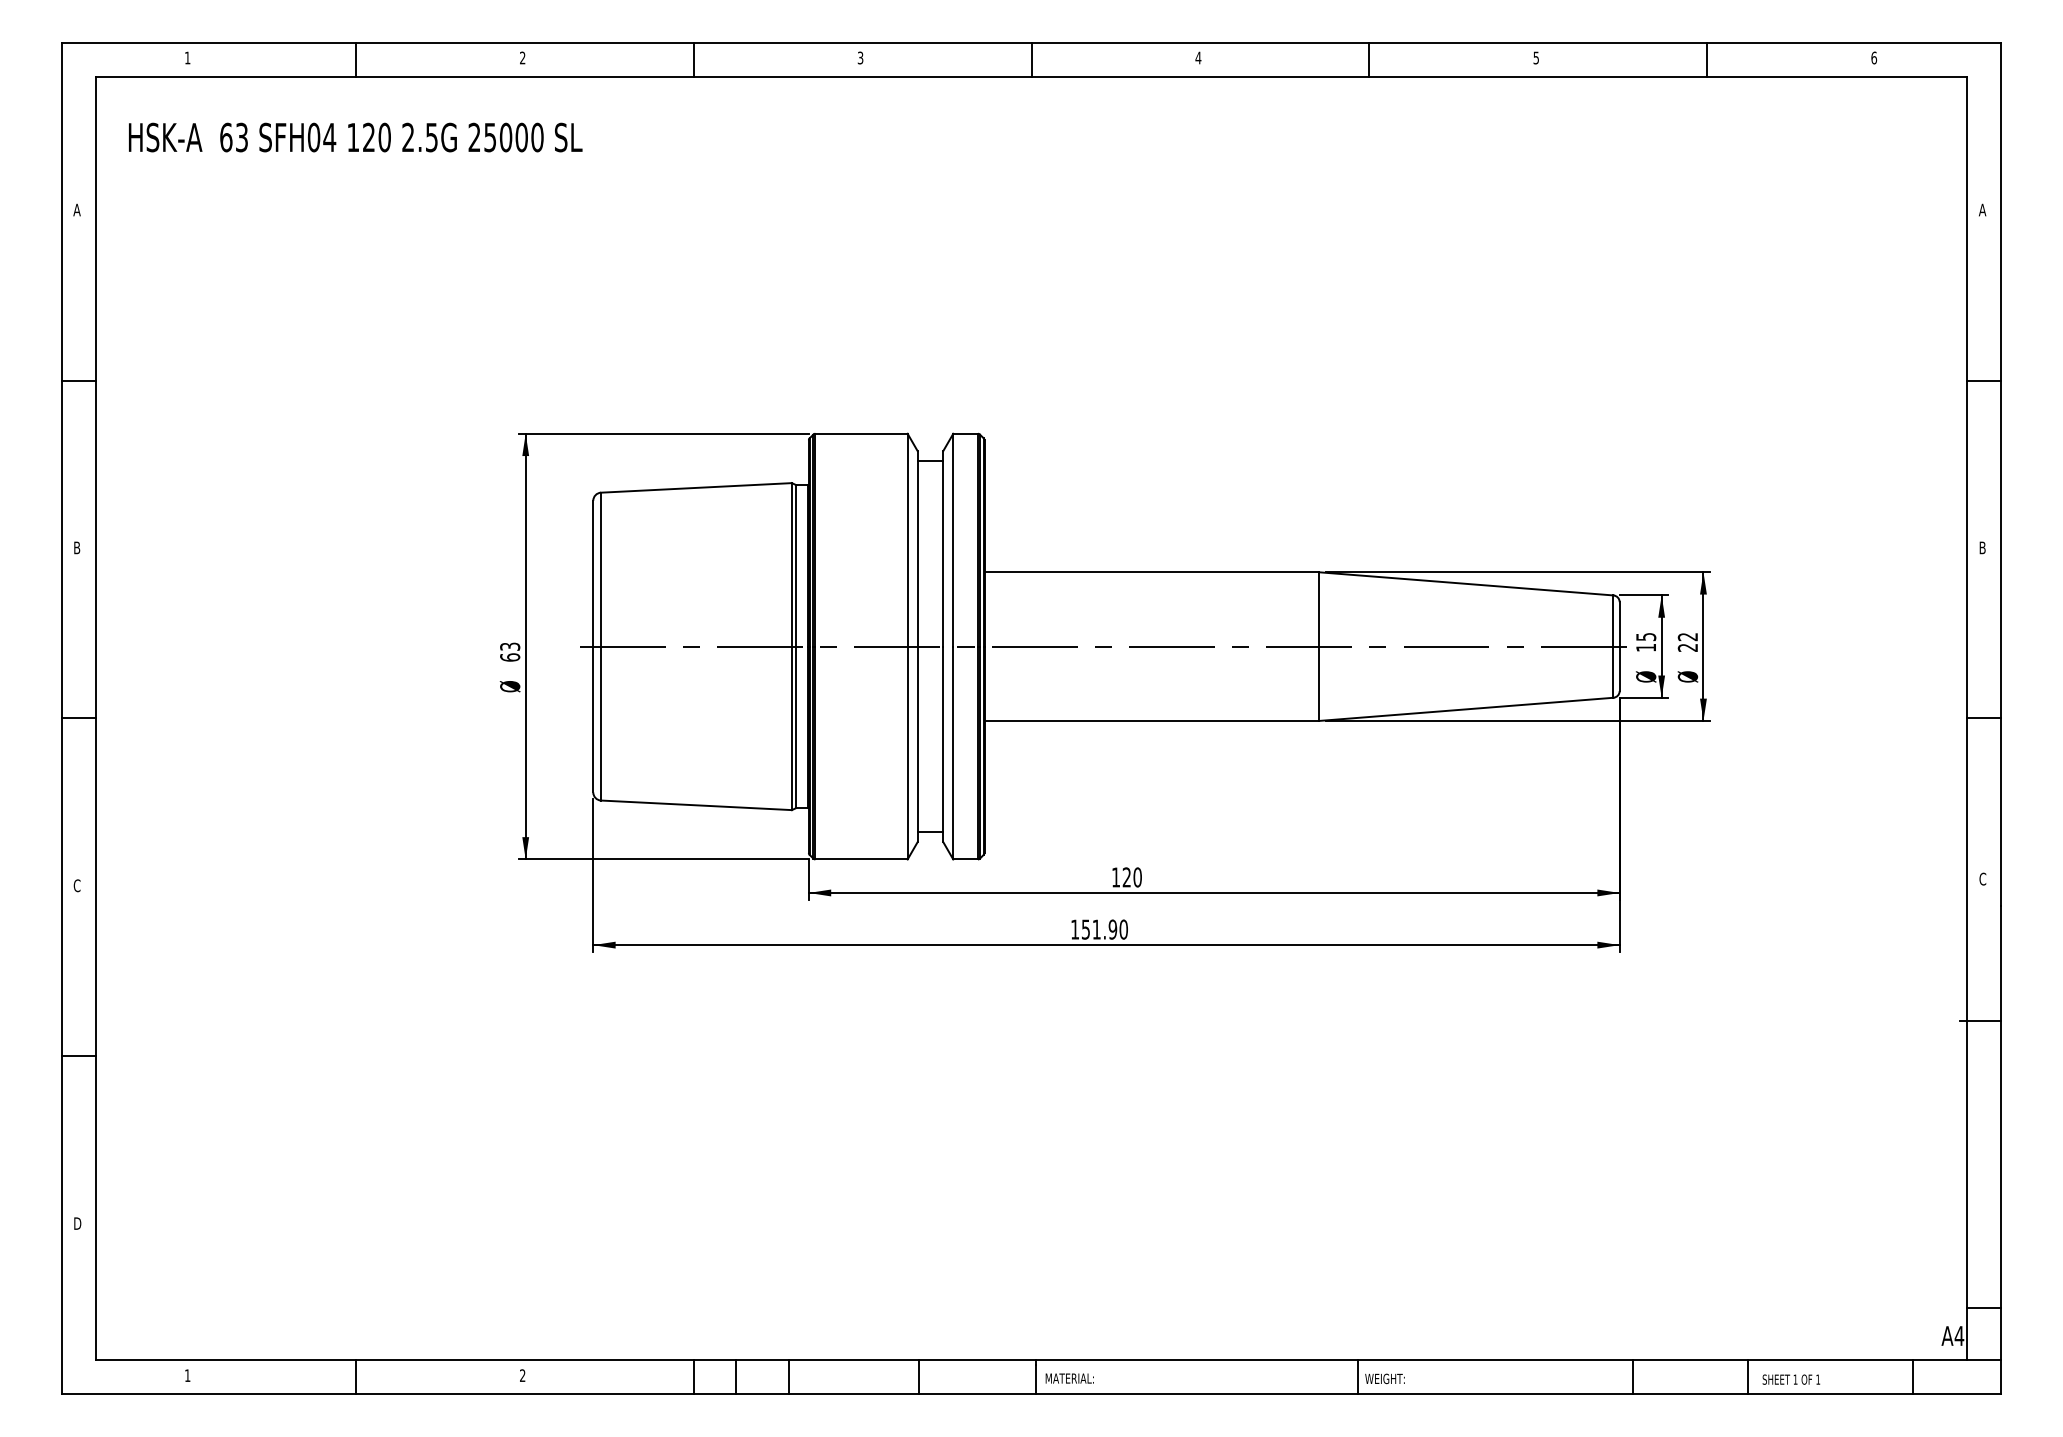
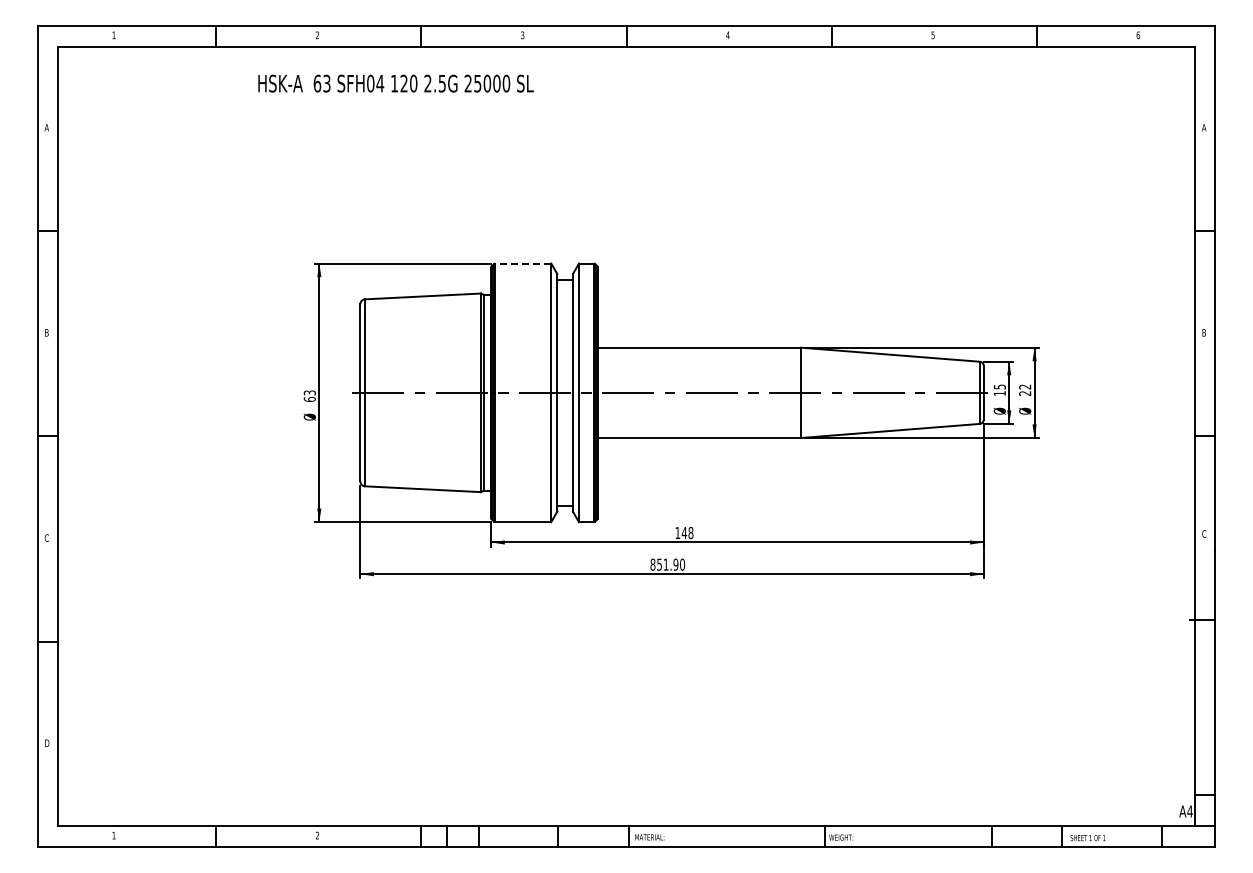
text: (354, 137) -> (395, 83), moved
line: (860, 433) -> (522, 263), solid -> dashed
text: (1131, 876) -> (687, 532), 120 -> 148
text: (1074, 929) -> (652, 564), 151.90 -> 851.90

